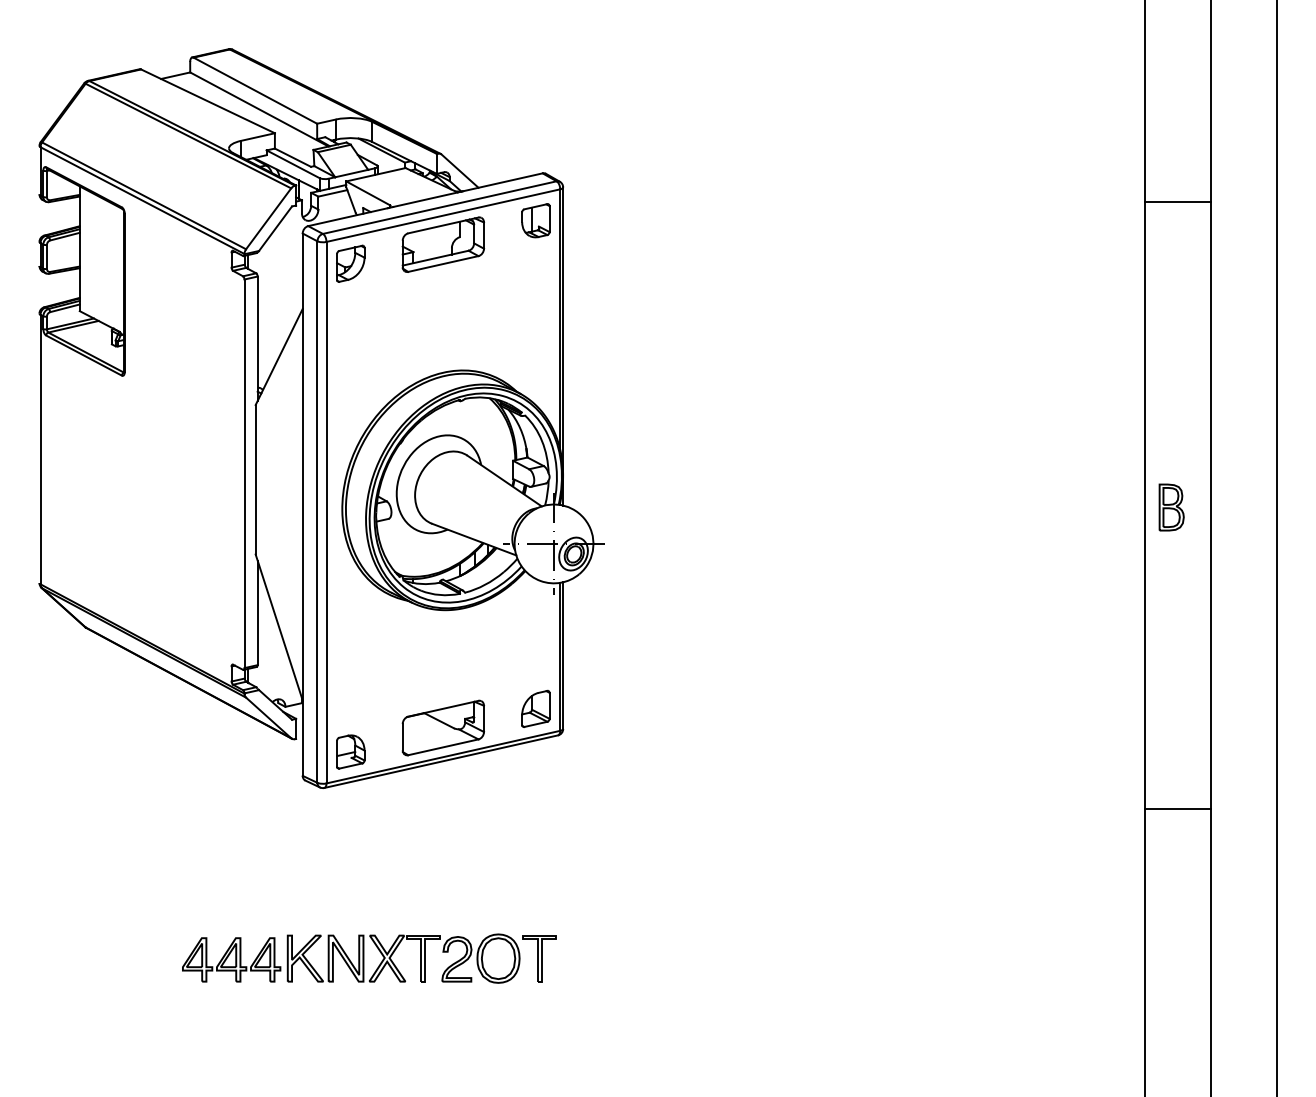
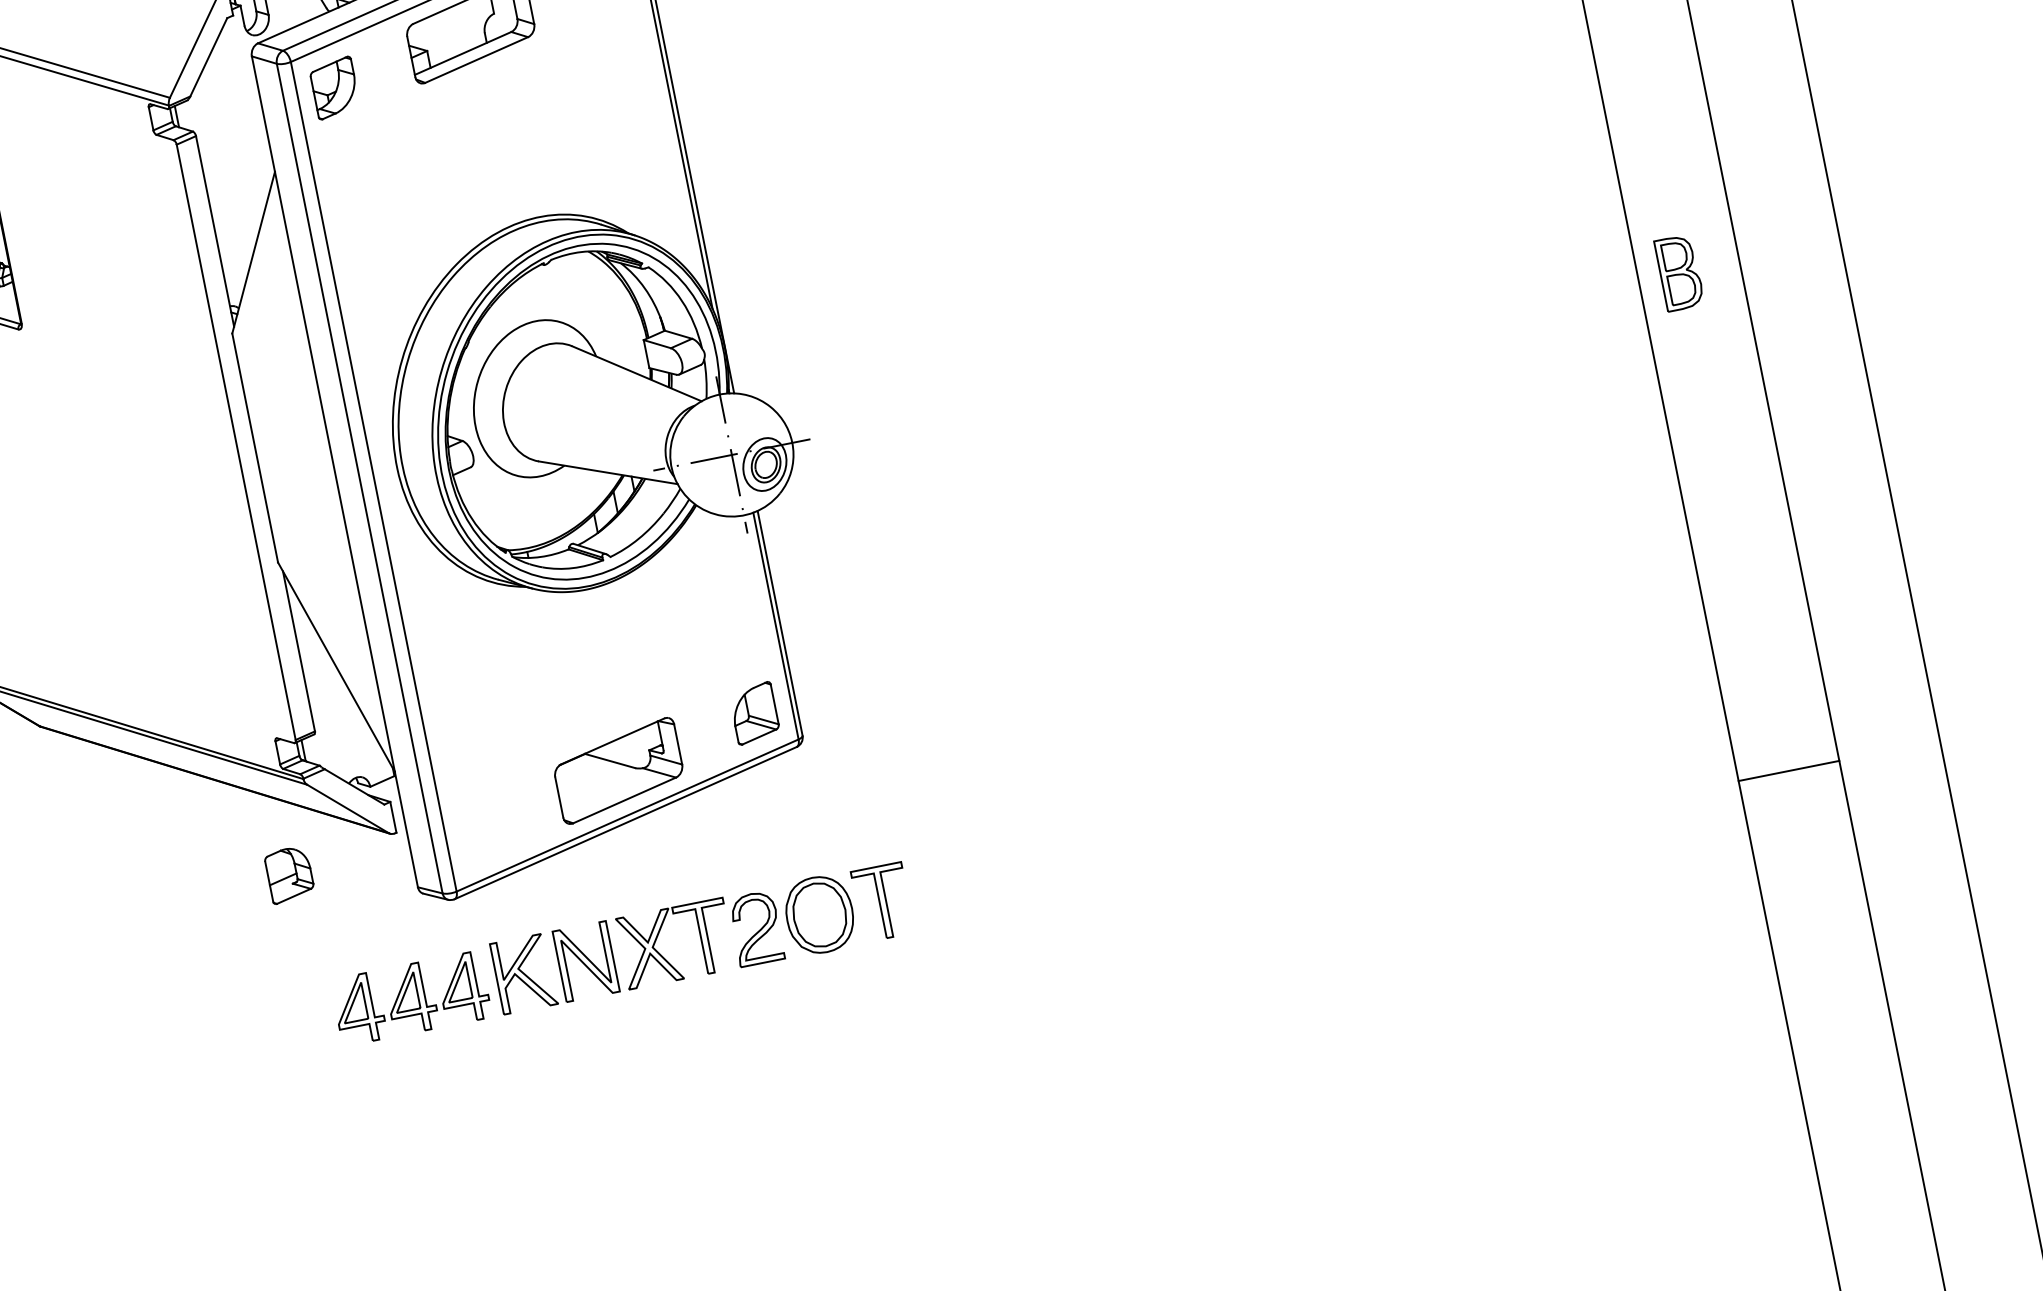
part: (1171, 507) -> (1679, 272), moved
part: (350, 751) -> (289, 874), moved
line: (1177, 808) -> (1788, 770), moved
part: (369, 958) -> (622, 954), moved

